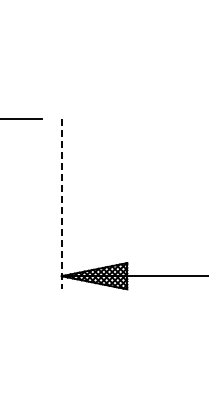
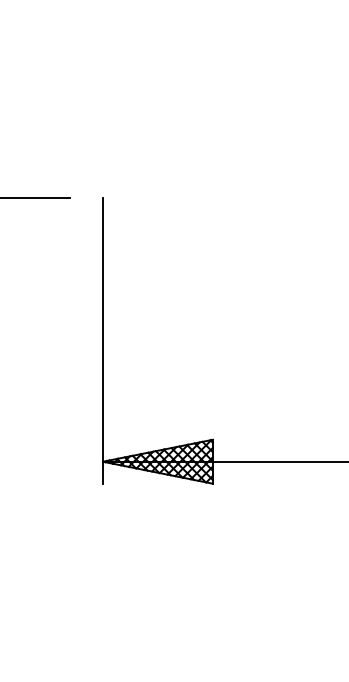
line: (61, 204) -> (102, 341), dashed -> solid

